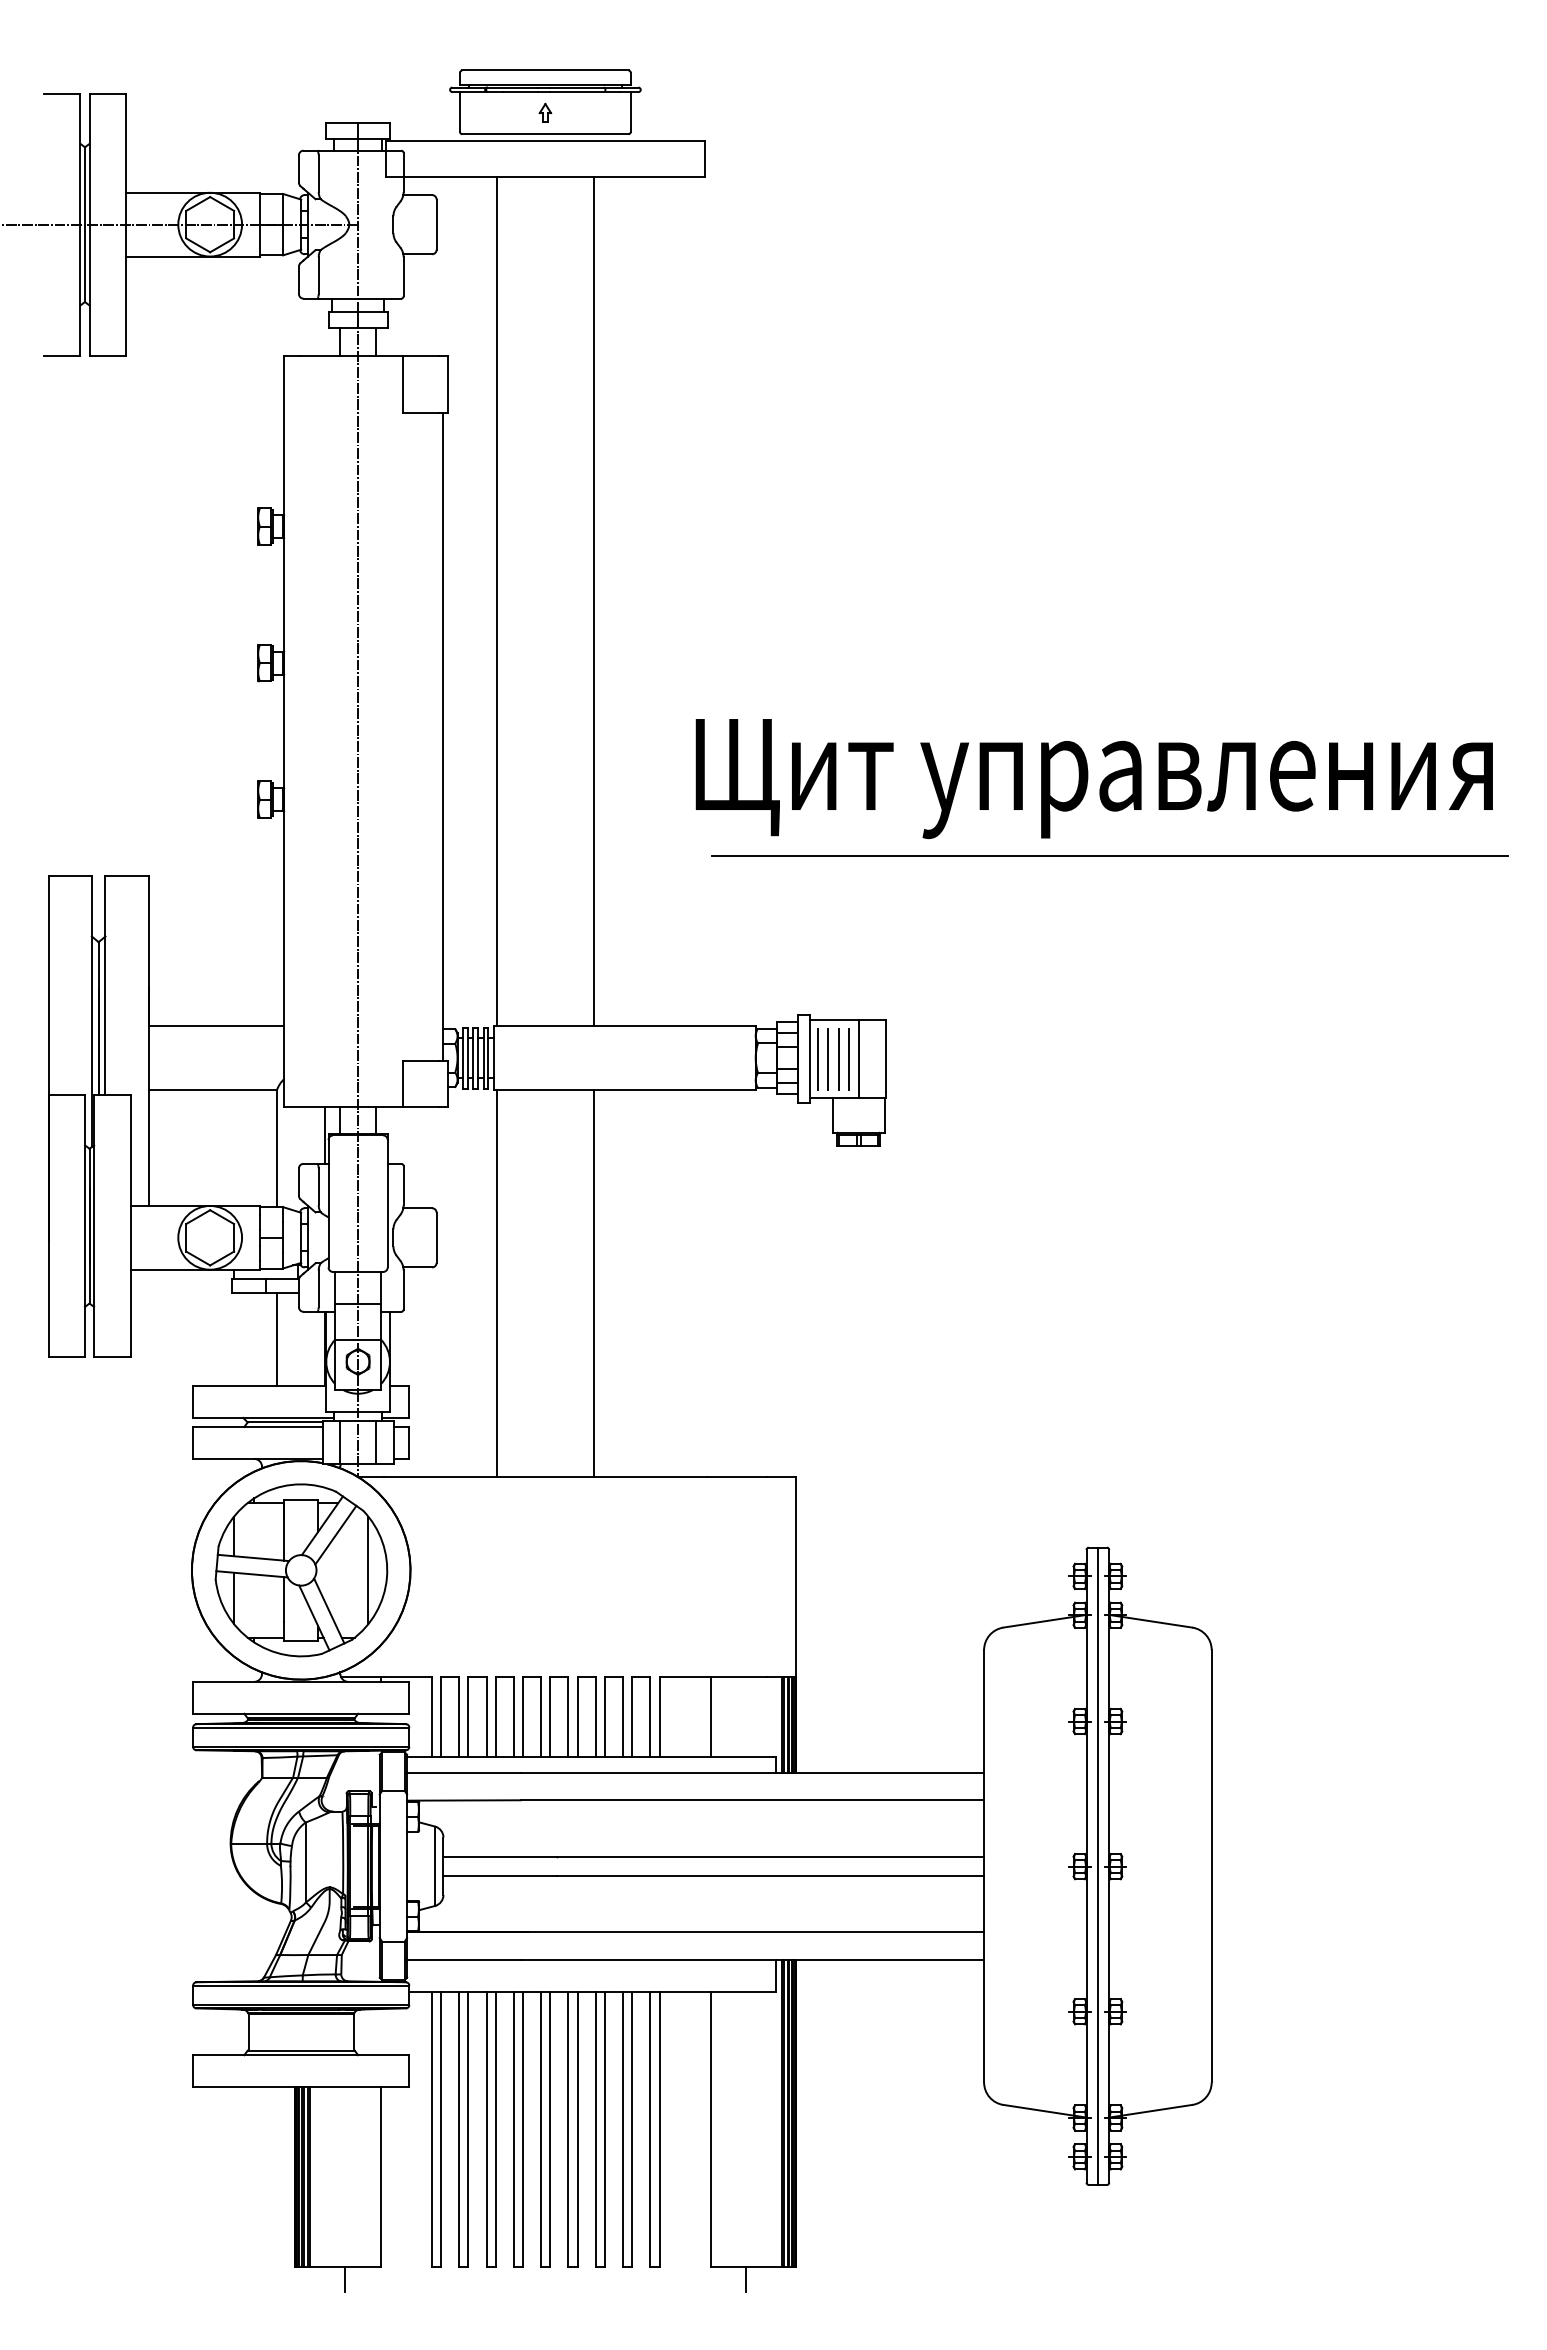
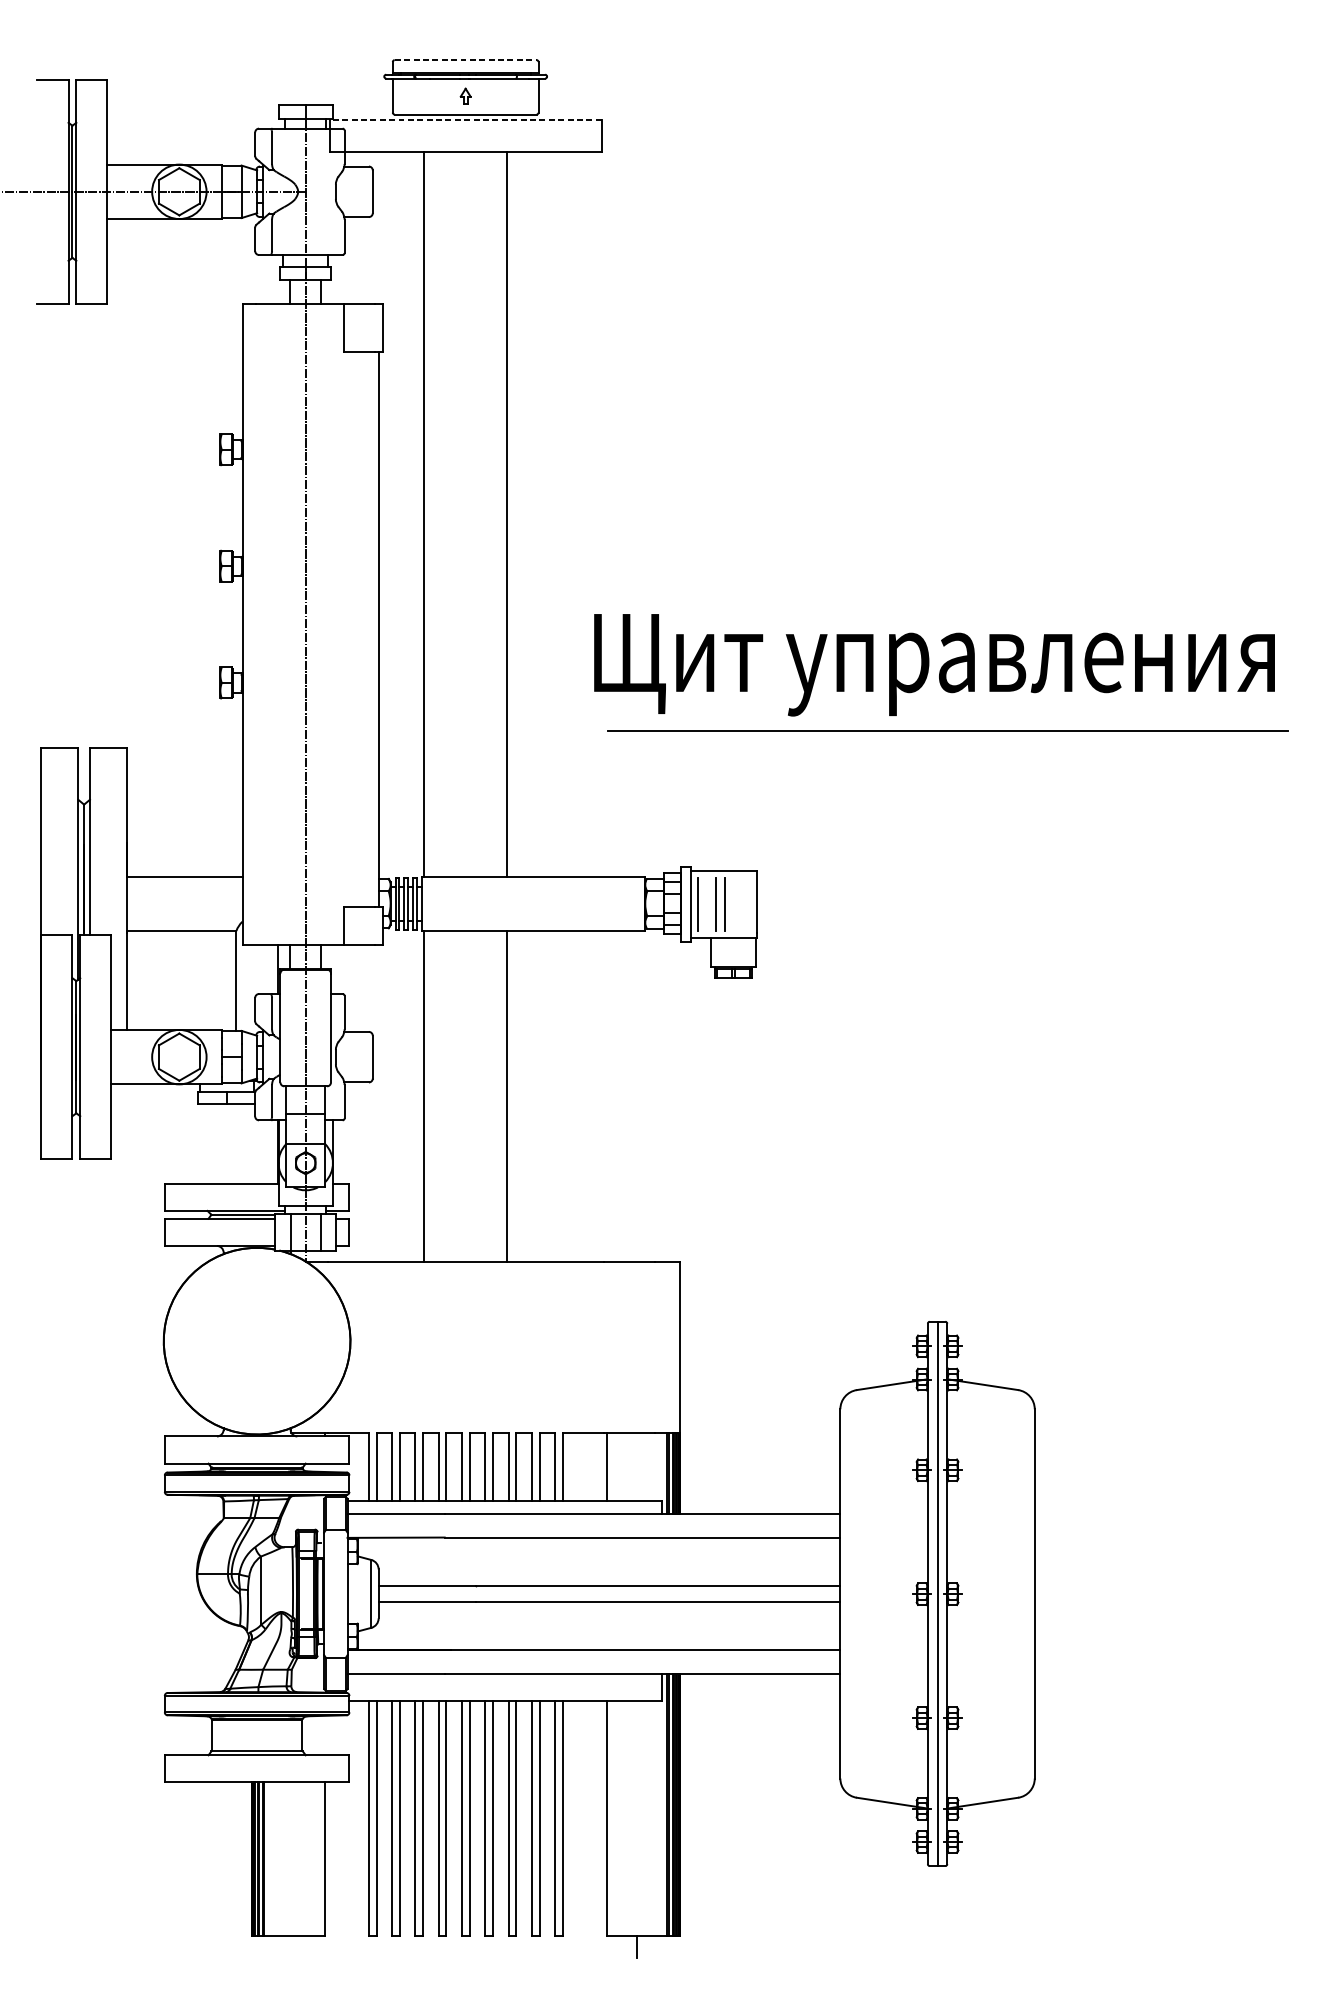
line: (545, 70) -> (465, 60), solid -> dashed
line: (544, 141) -> (464, 120), solid -> dashed
line: (828, 1058) -> (707, 903), removed
line: (858, 1058) -> (733, 903), removed
line: (276, 1339) -> (236, 1143), removed
part: (301, 1570) -> (257, 1341), removed
line: (345, 2279) -> (294, 1946), removed

